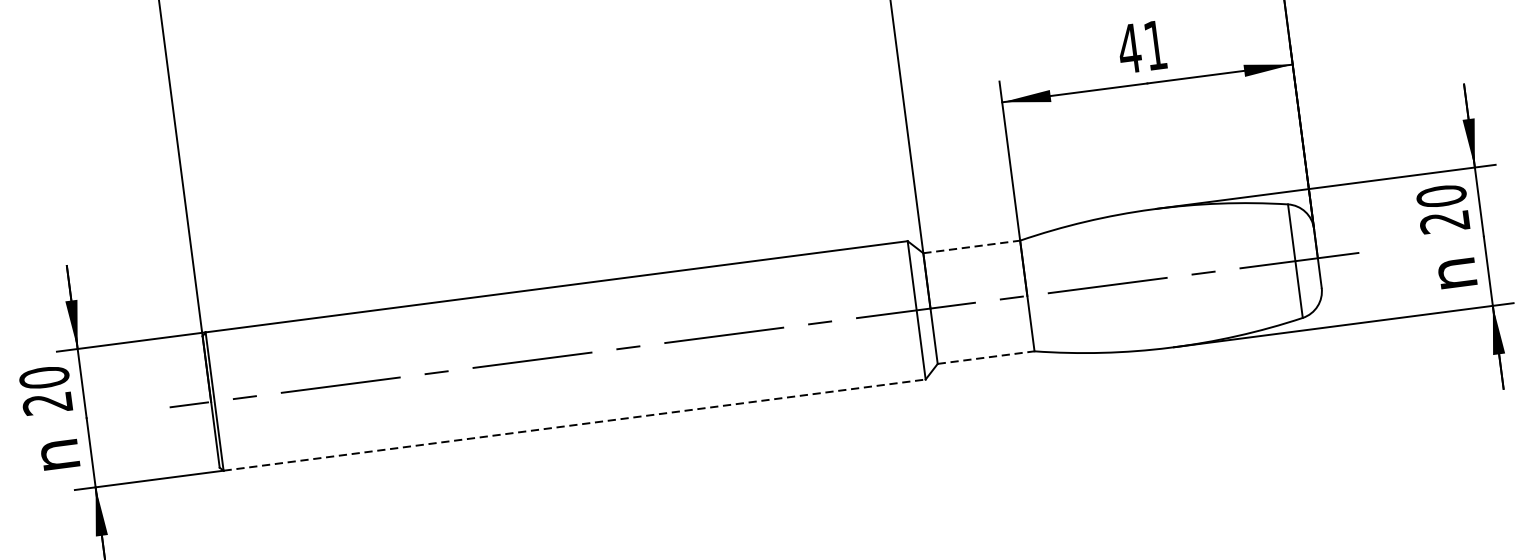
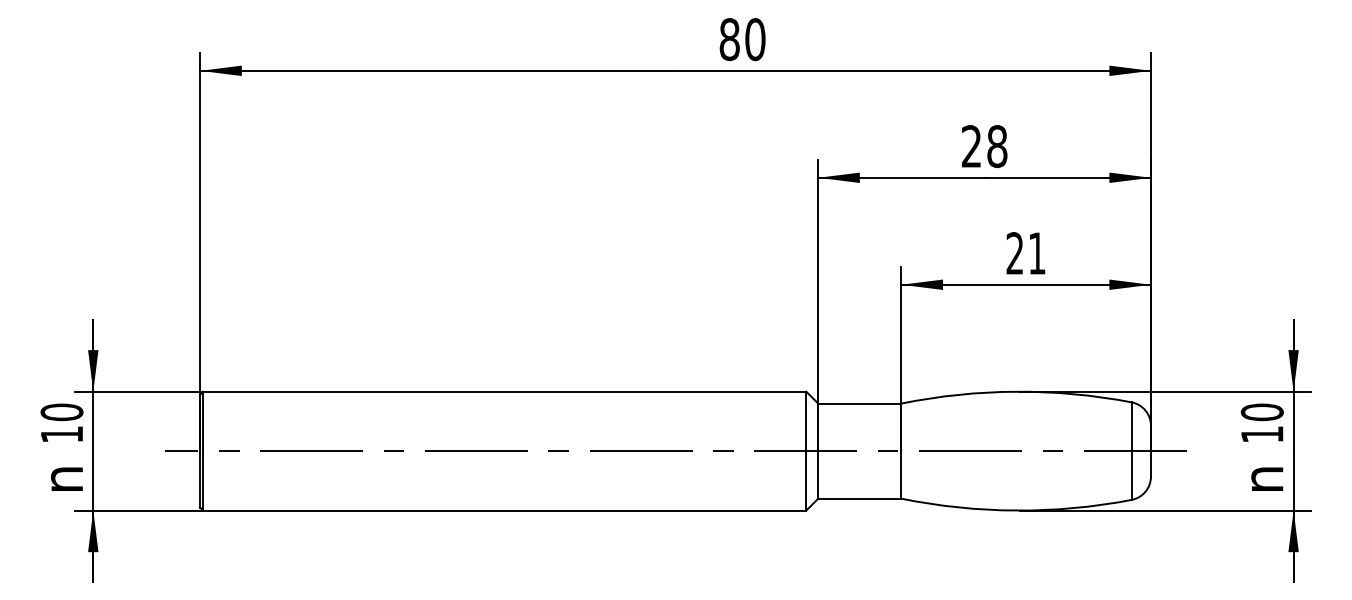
text: (1129, 48) -> (1014, 253), 41 -> 21
text: (1443, 222) -> (1261, 434), 20 -> 10
line: (971, 246) -> (859, 403), dashed -> solid
line: (985, 357) -> (859, 498), dashed -> solid
text: (47, 403) -> (61, 434), 20 -> 10
line: (574, 425) -> (504, 510), dashed -> solid

